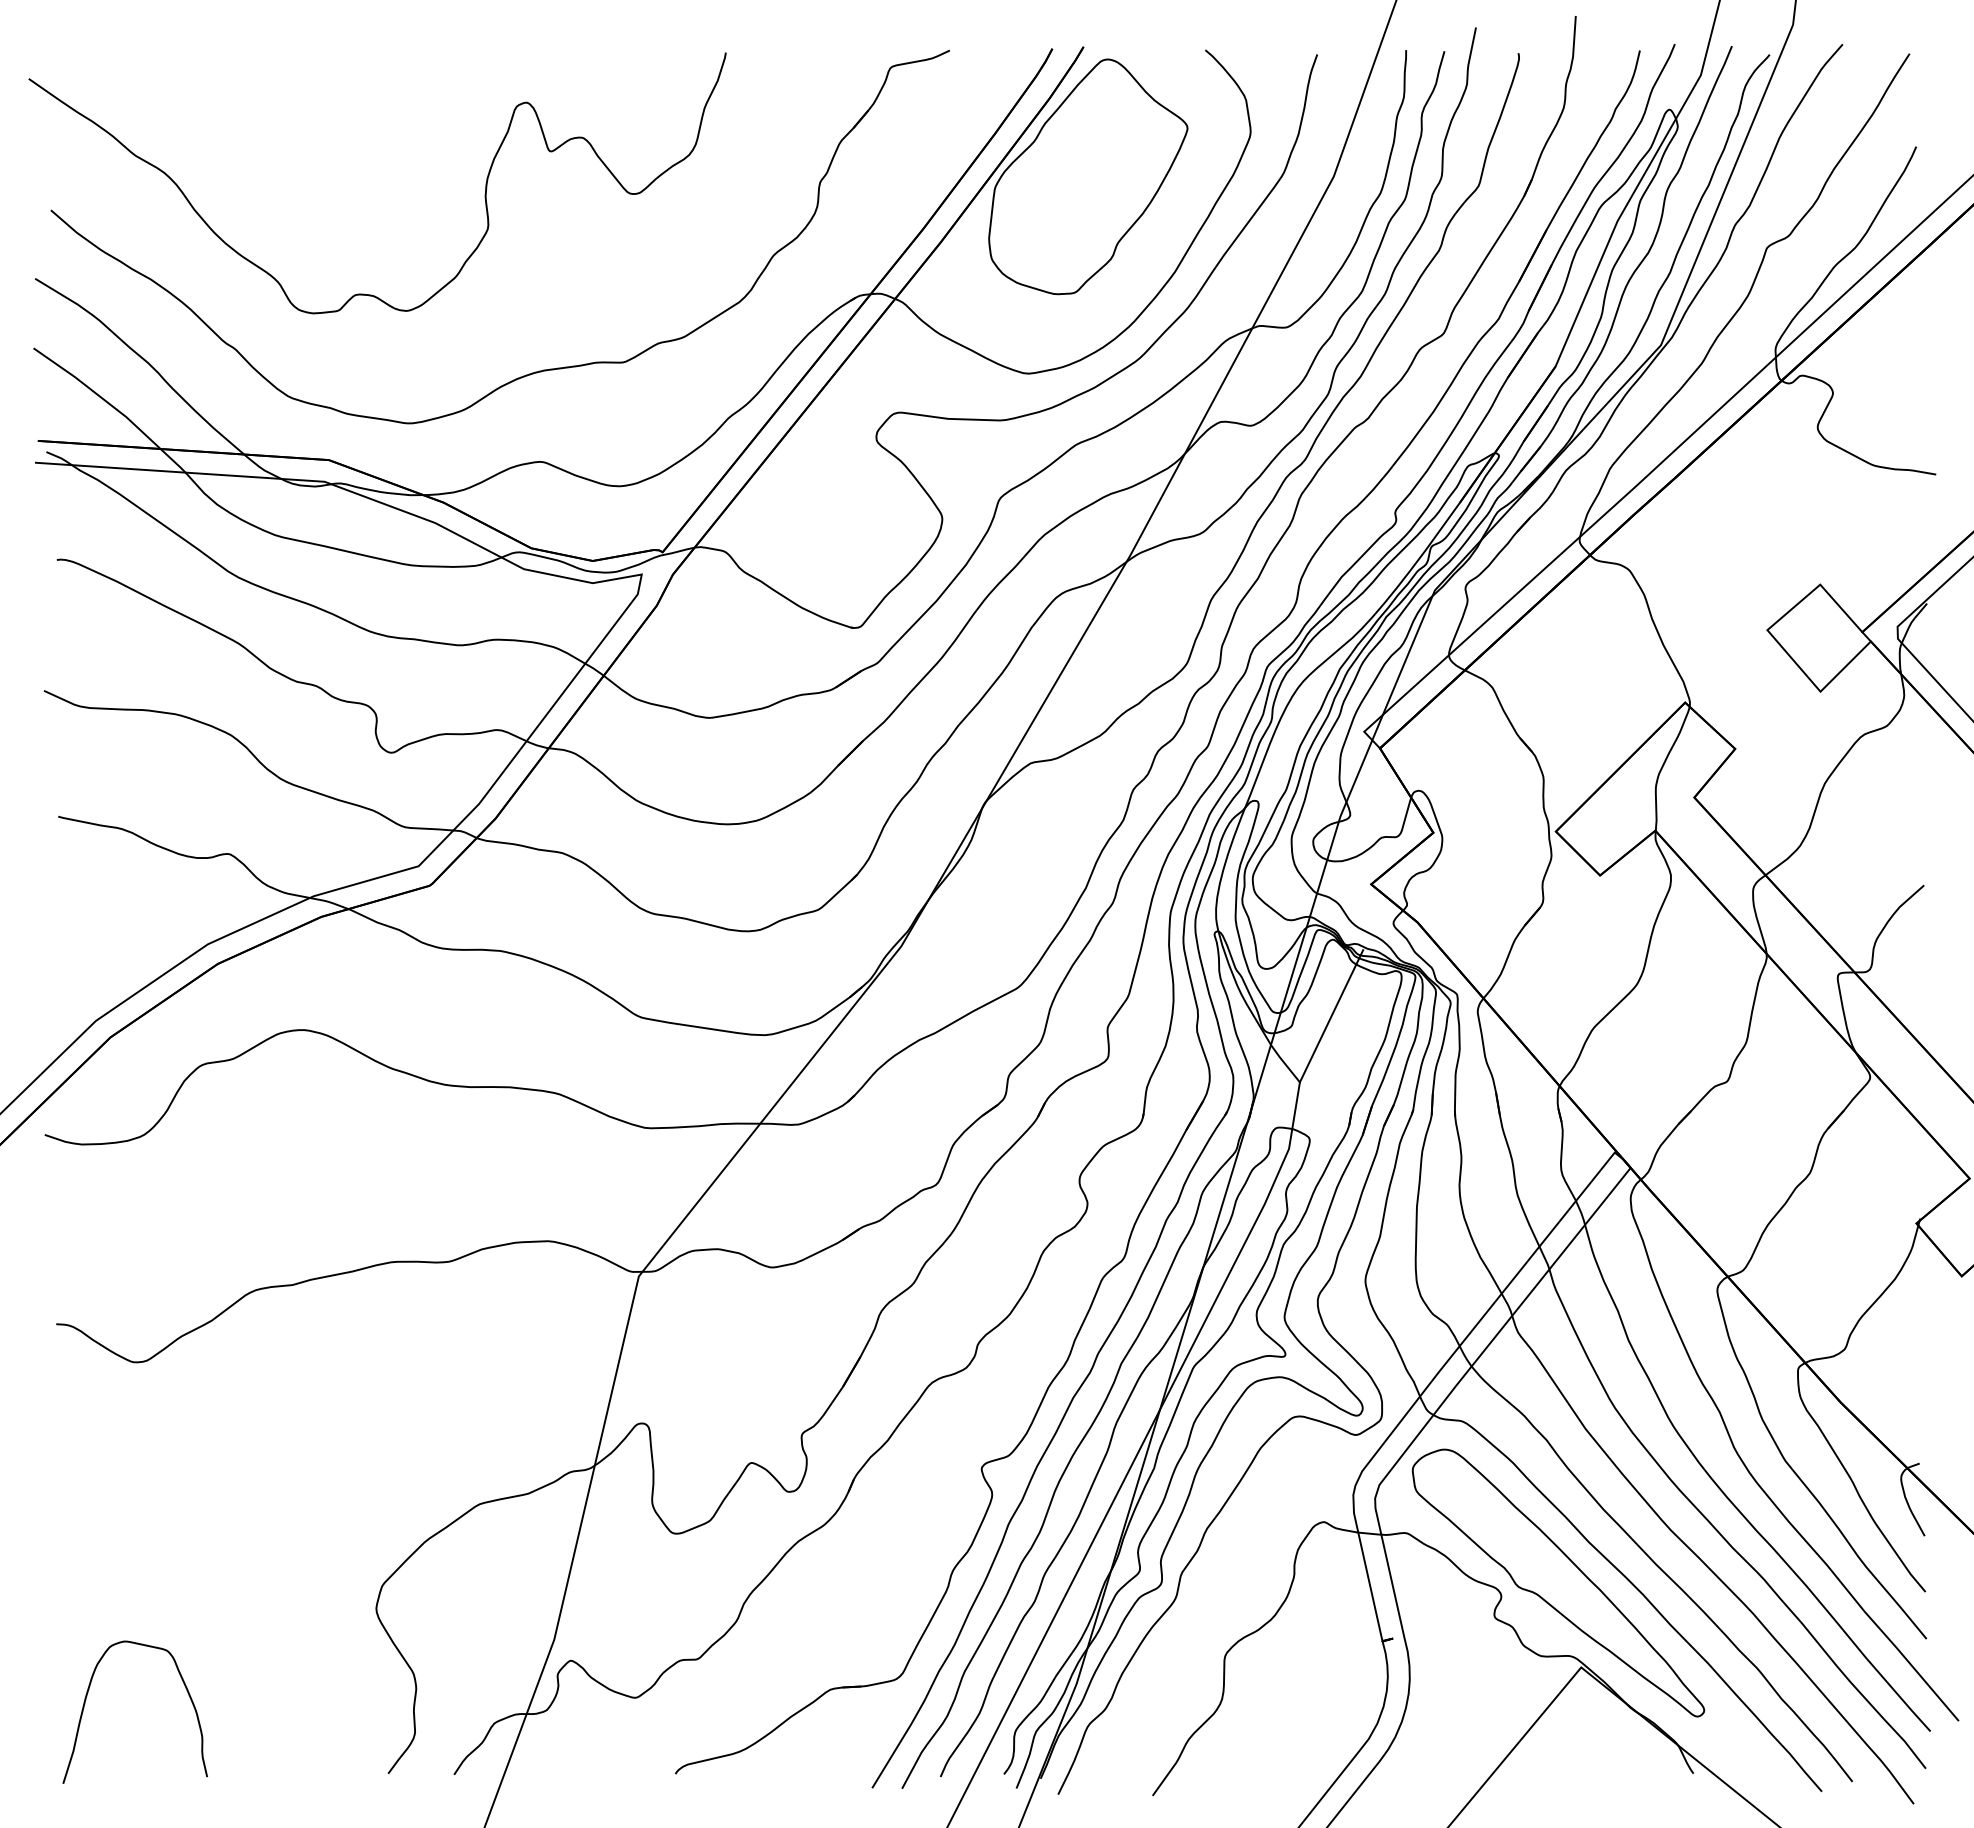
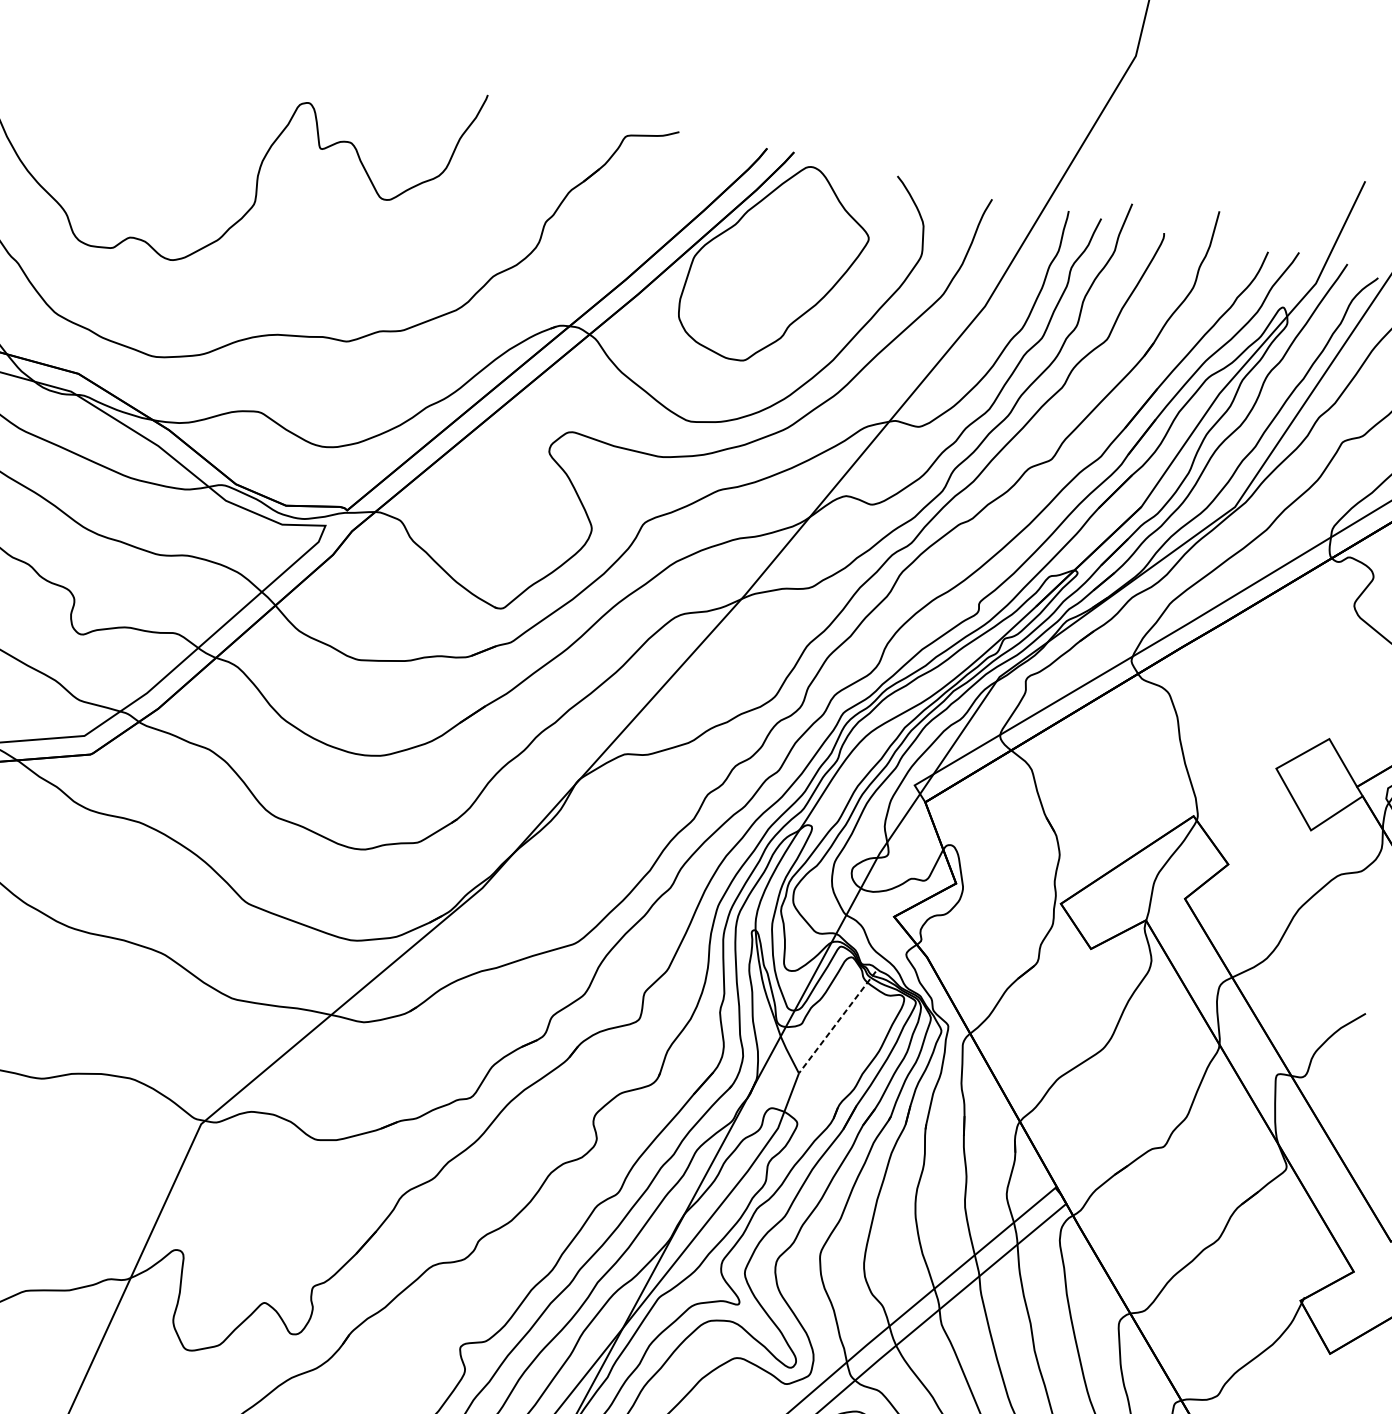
line: (1331, 1016) -> (837, 1022), solid -> dashed

